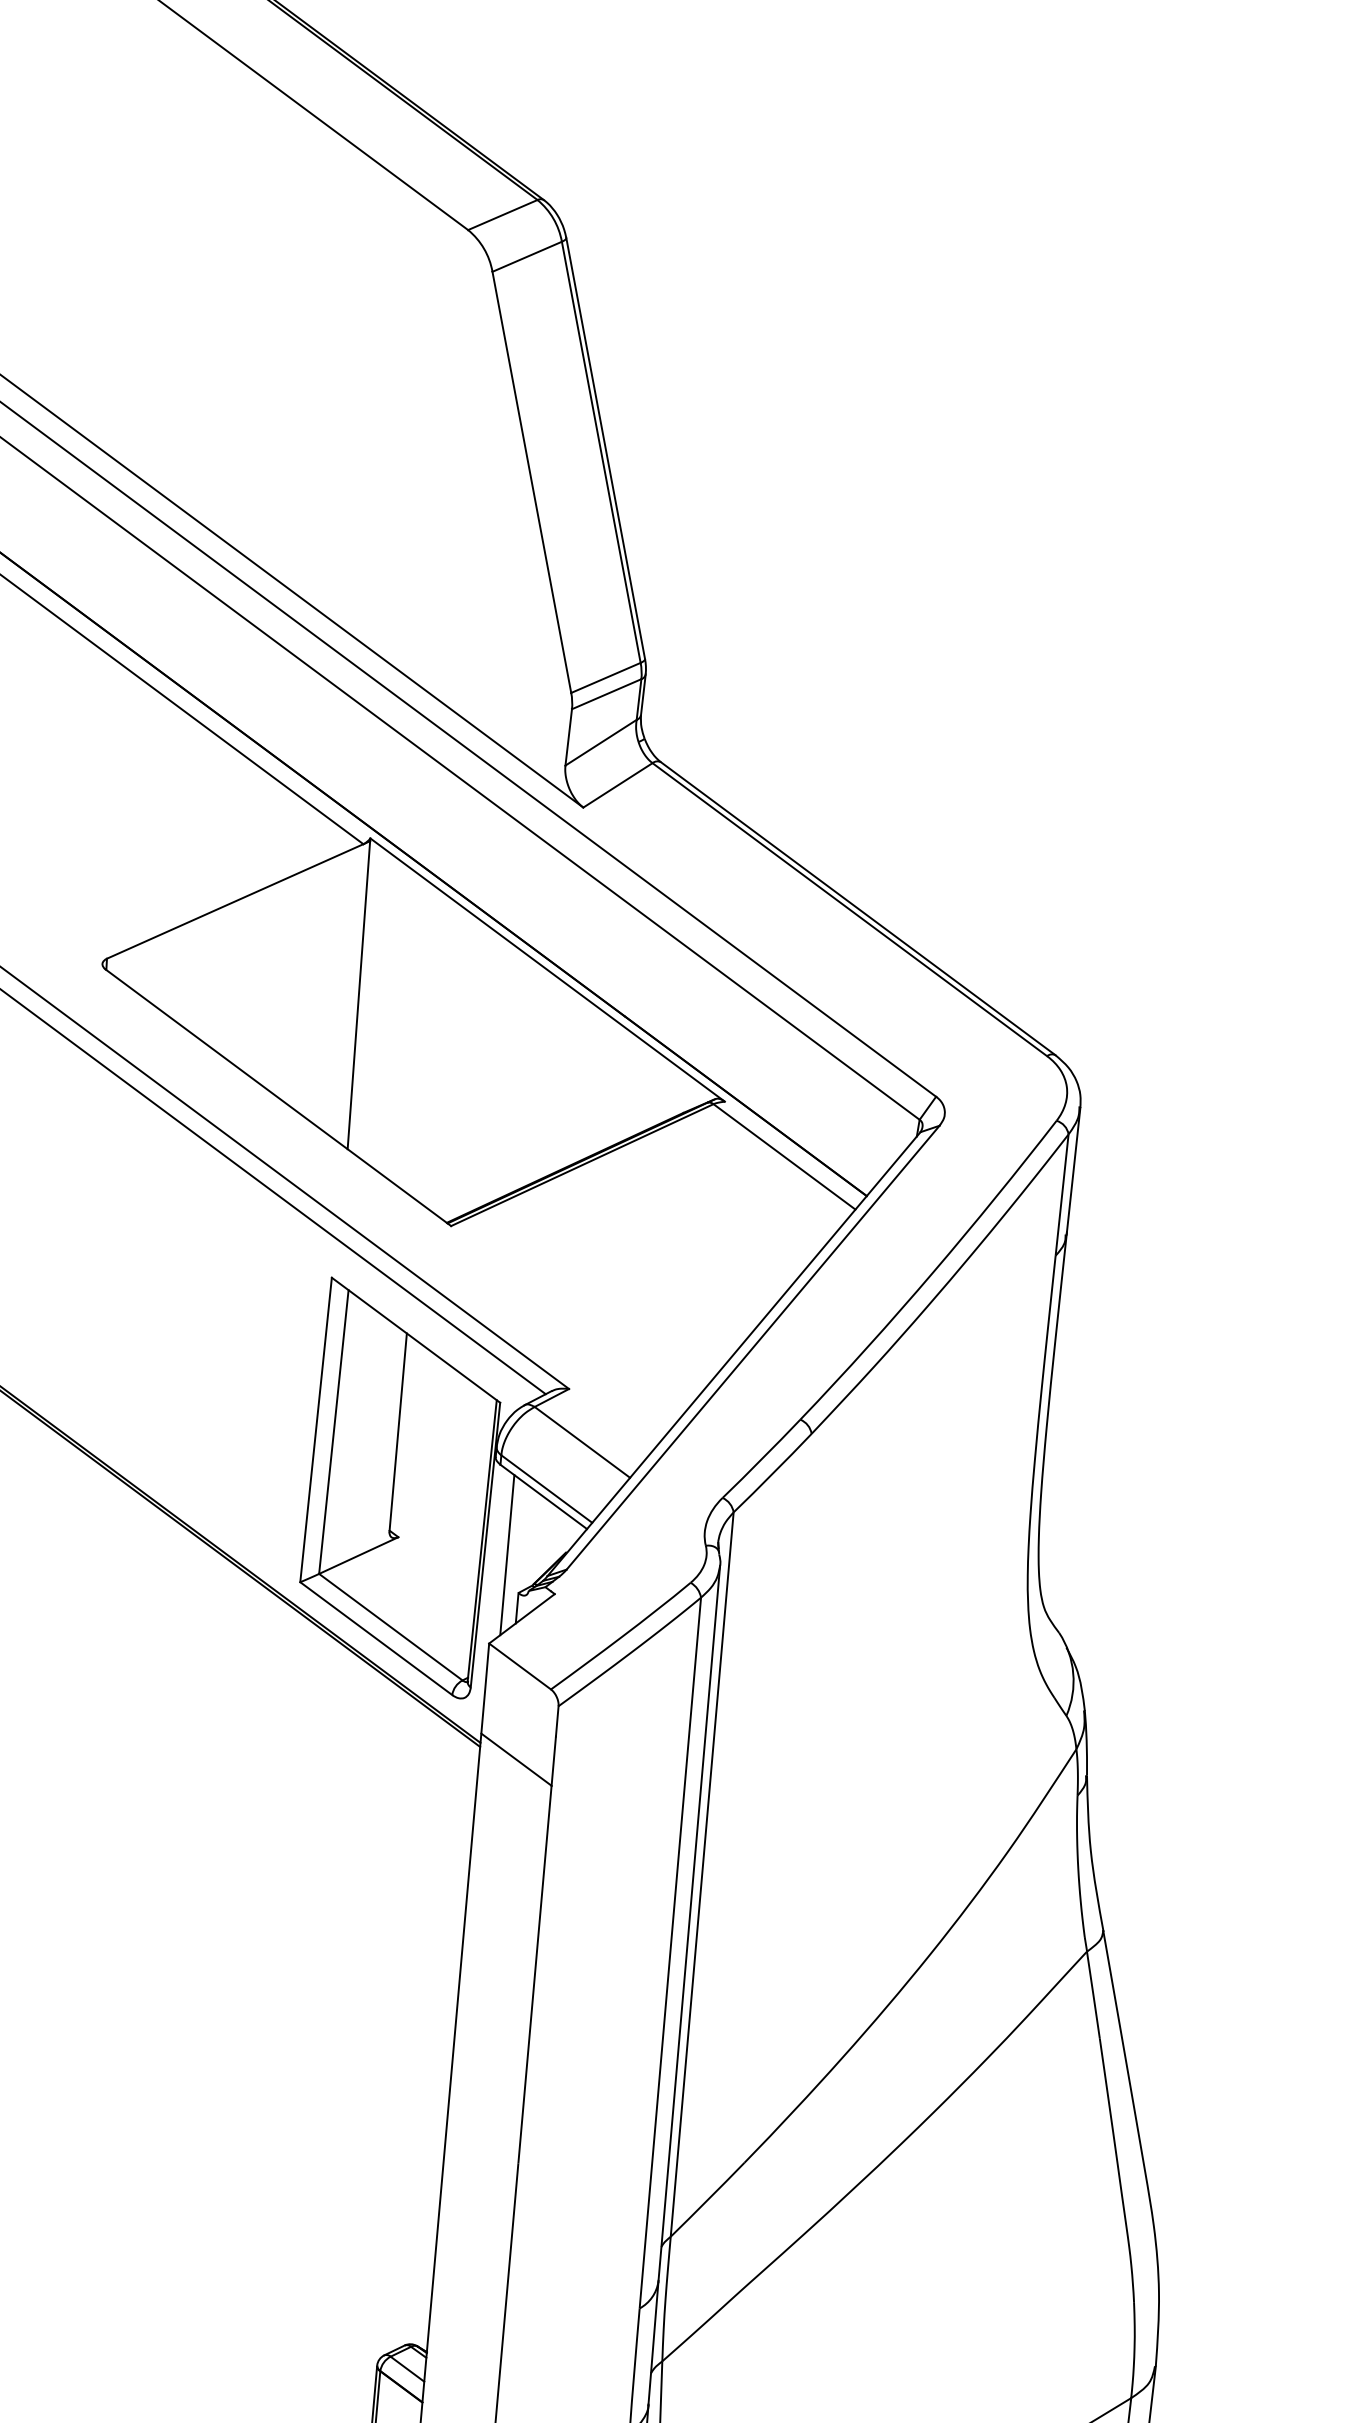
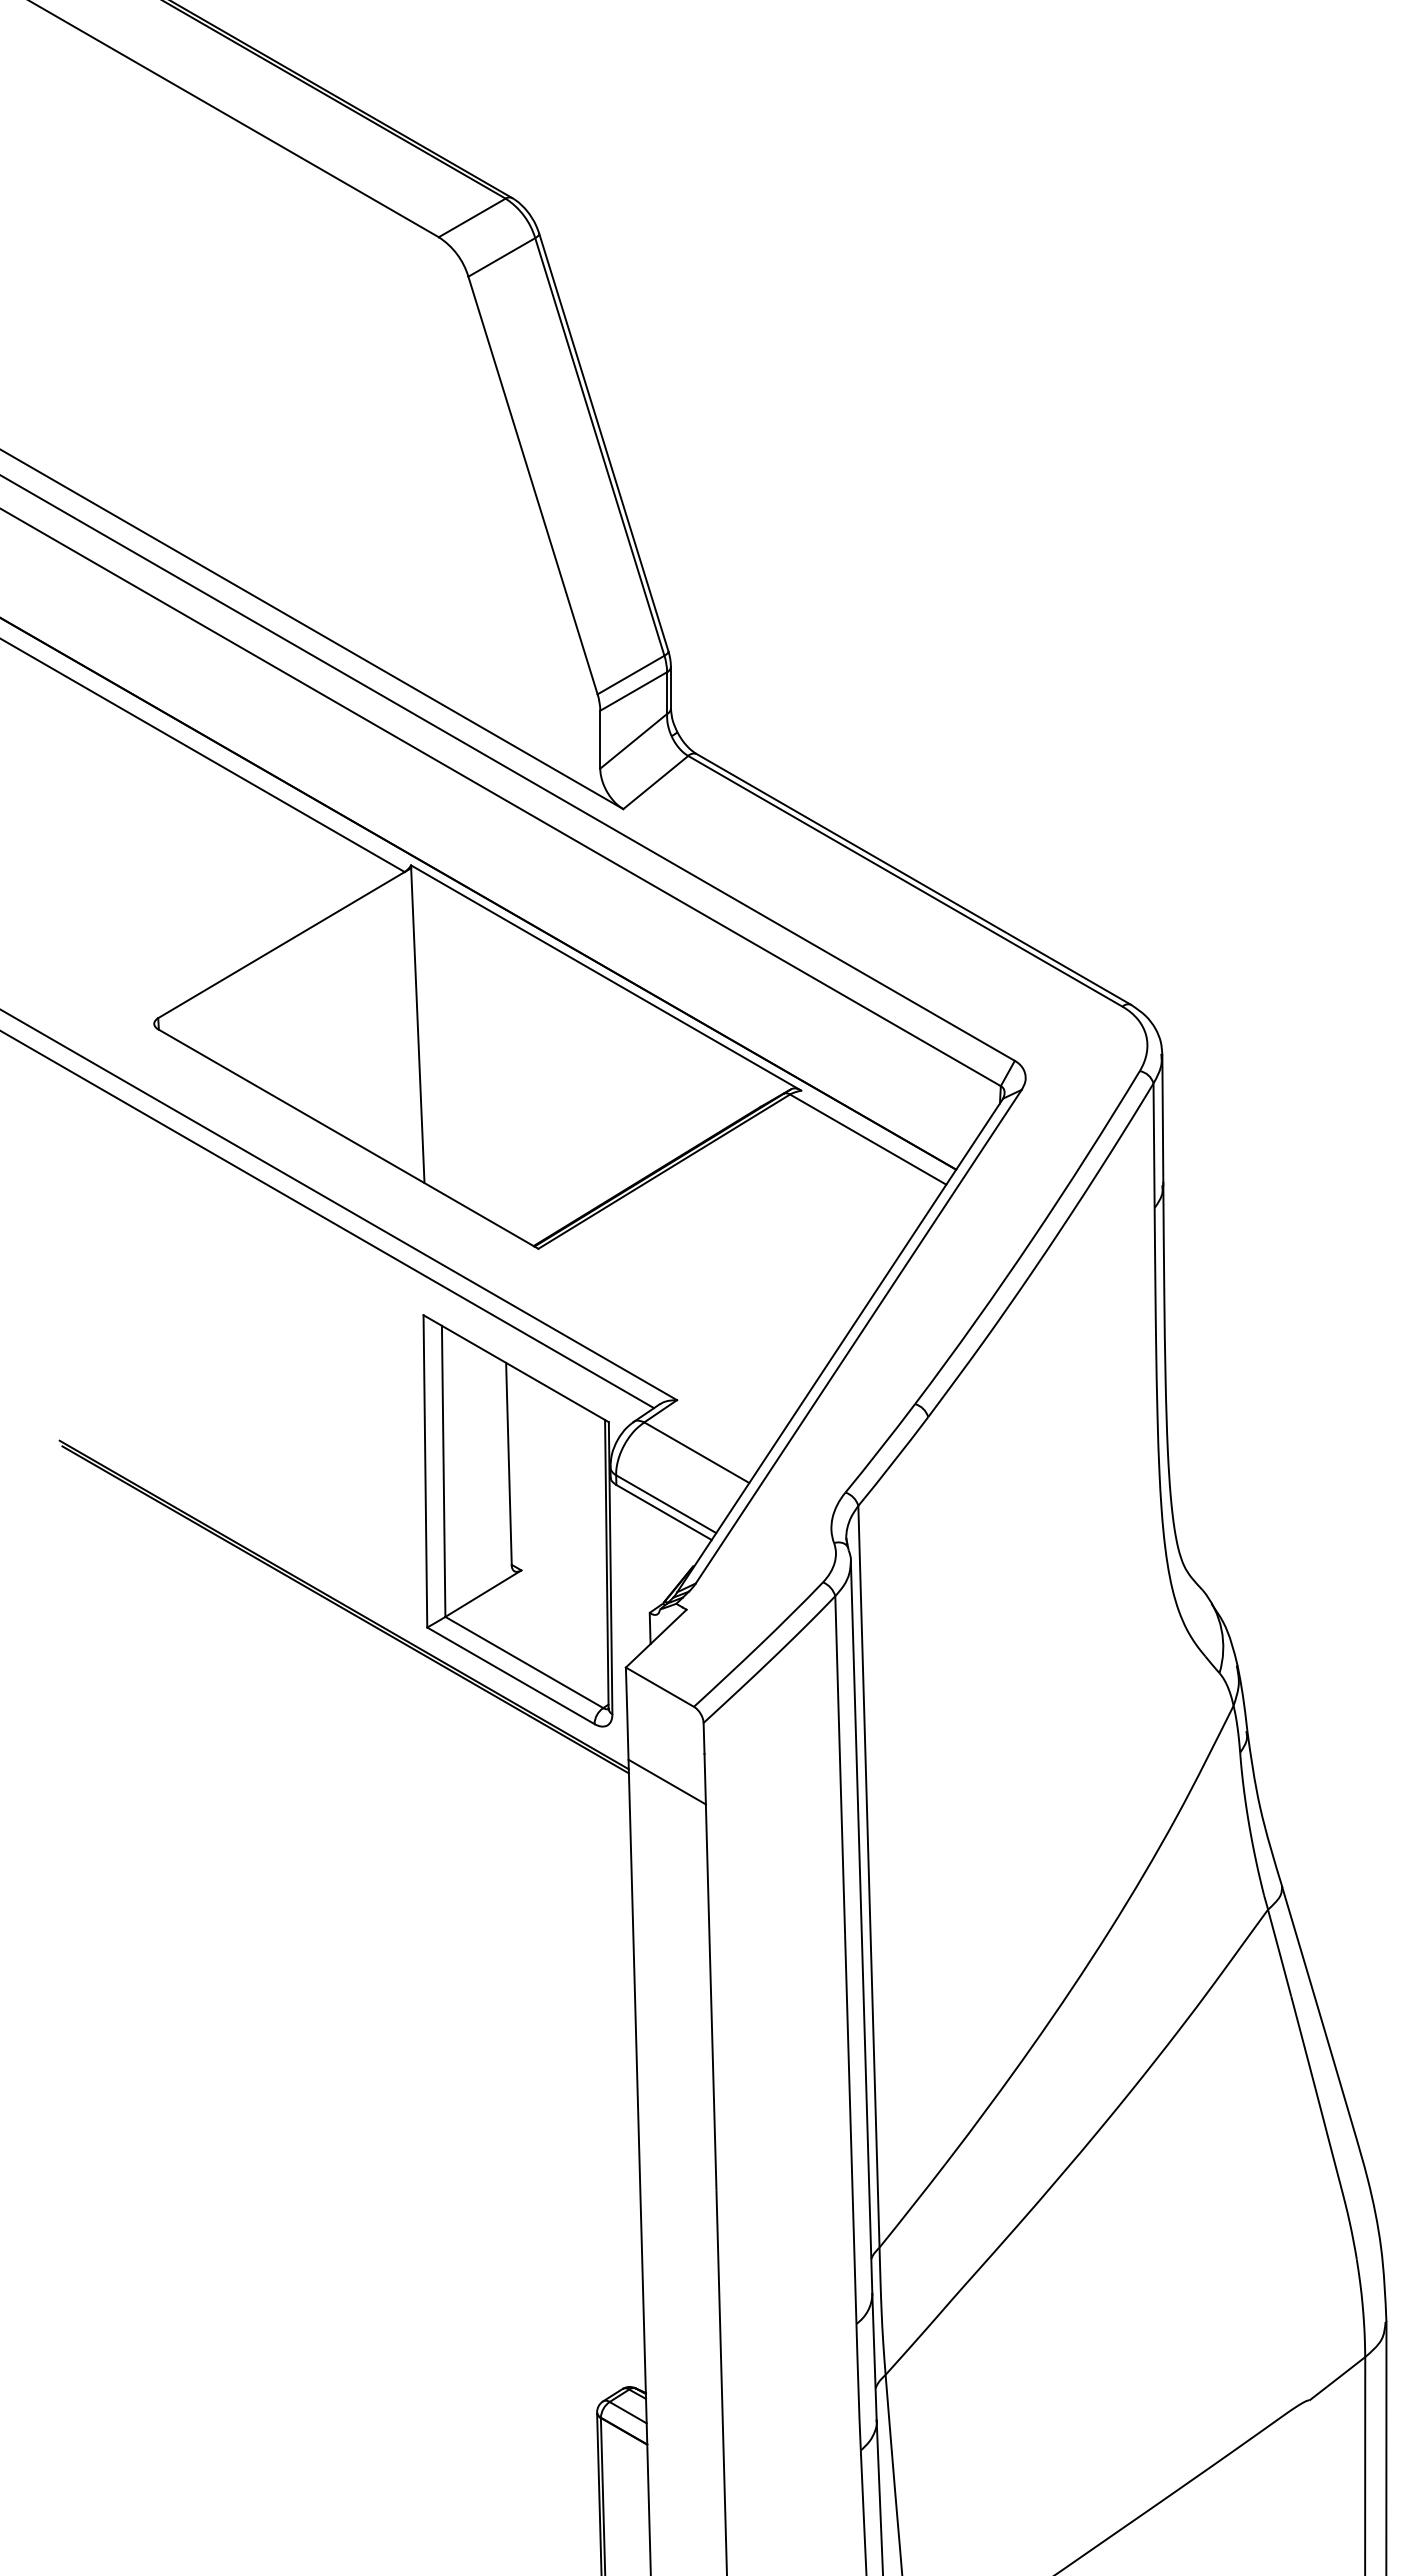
line: (506, 1554) -> (633, 1575), removed

